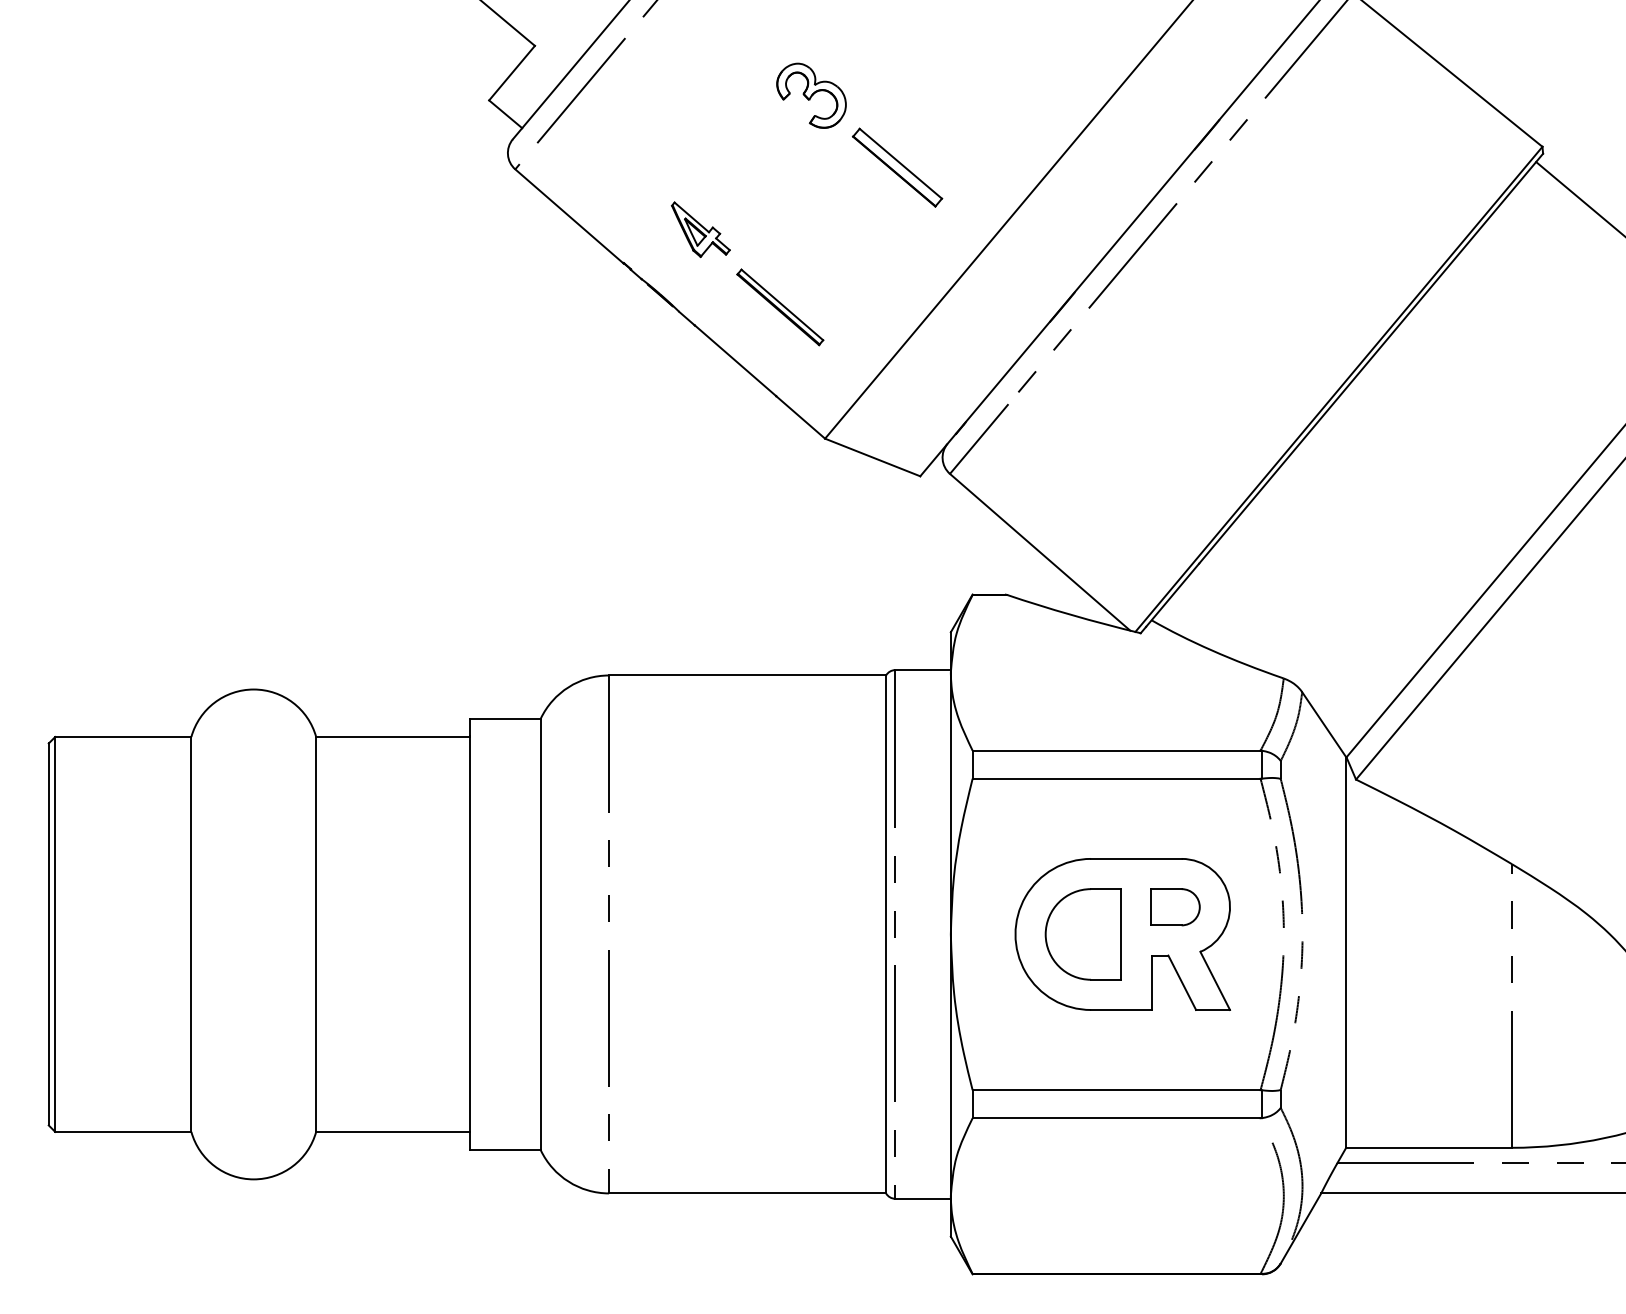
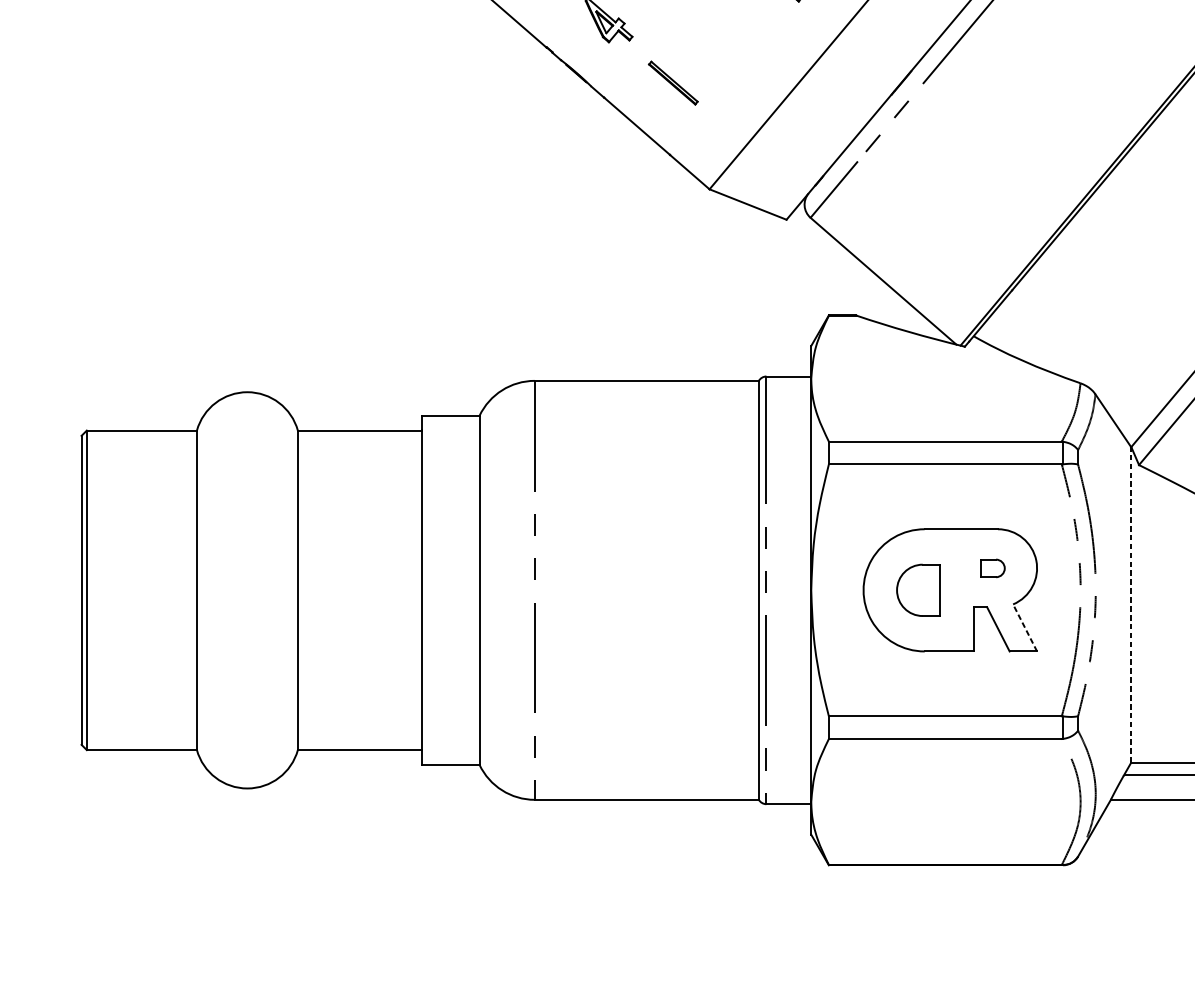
part: (780, 307) -> (673, 83), size x0.7
part: (1175, 907) -> (992, 568), size x0.6
part: (1082, 934) -> (917, 590), size x0.7
line: (1346, 952) -> (1131, 604), solid -> dashed
line: (1215, 980) -> (1025, 627), solid -> dashed

